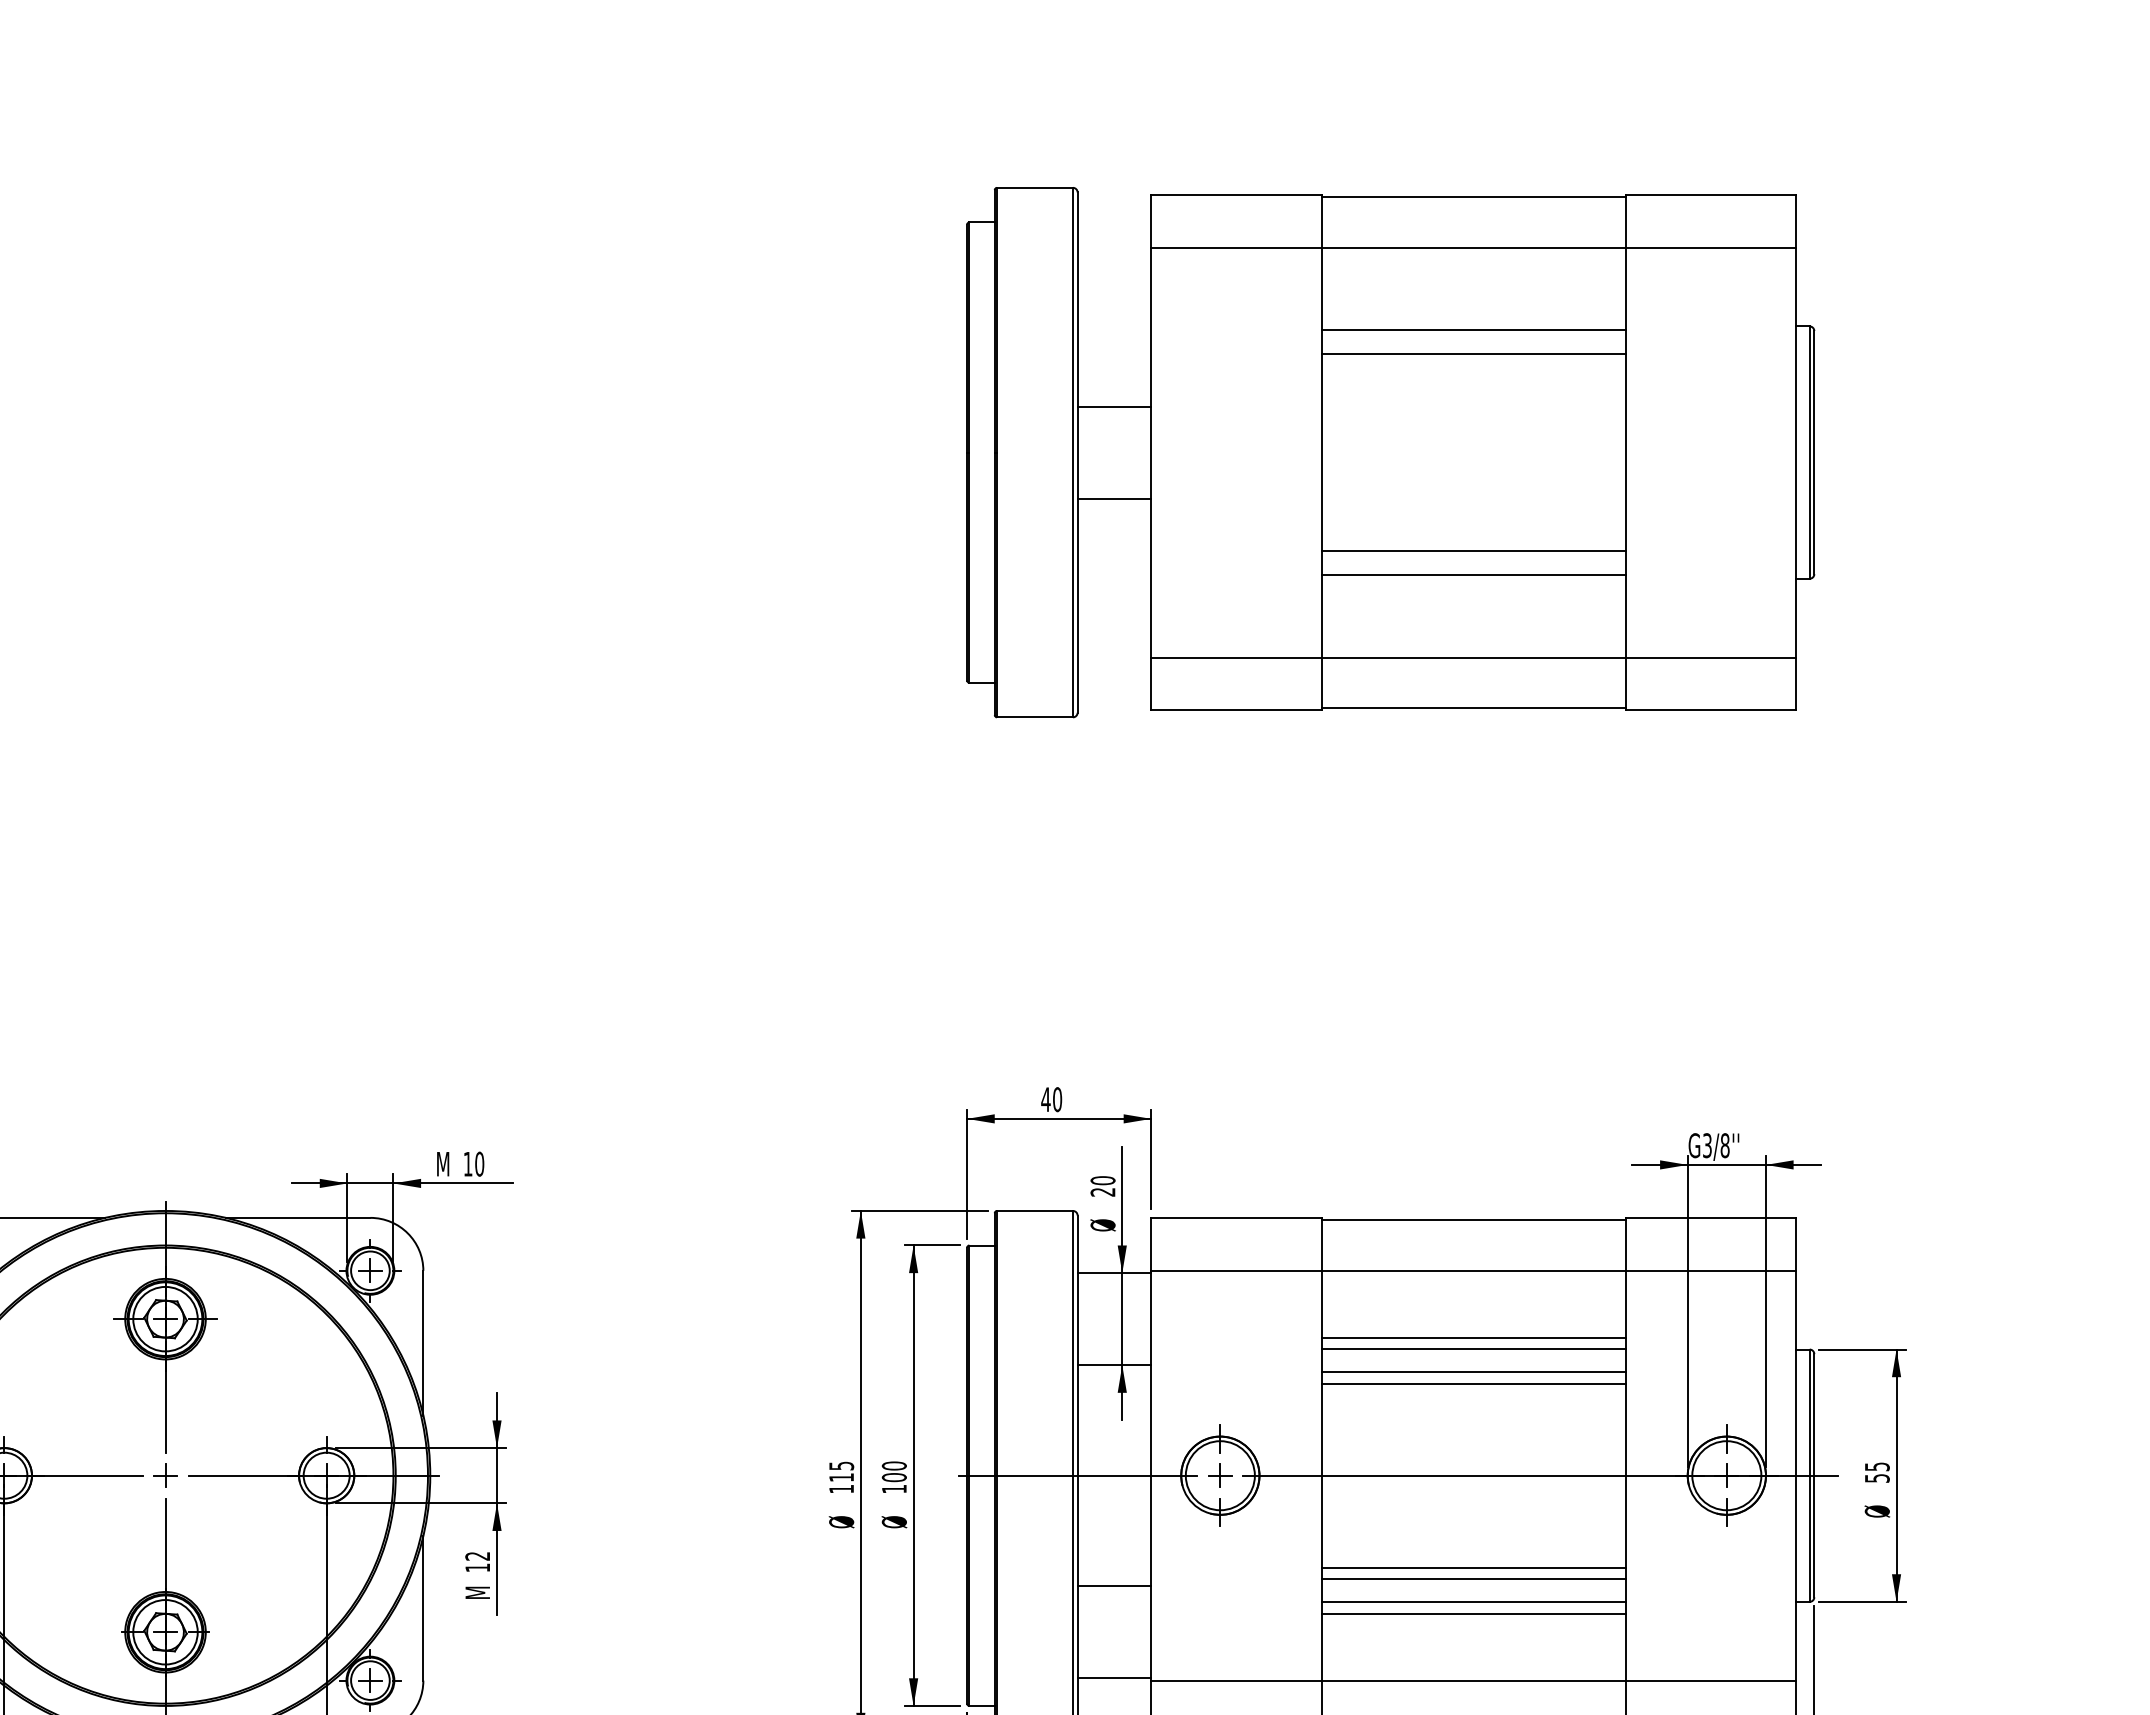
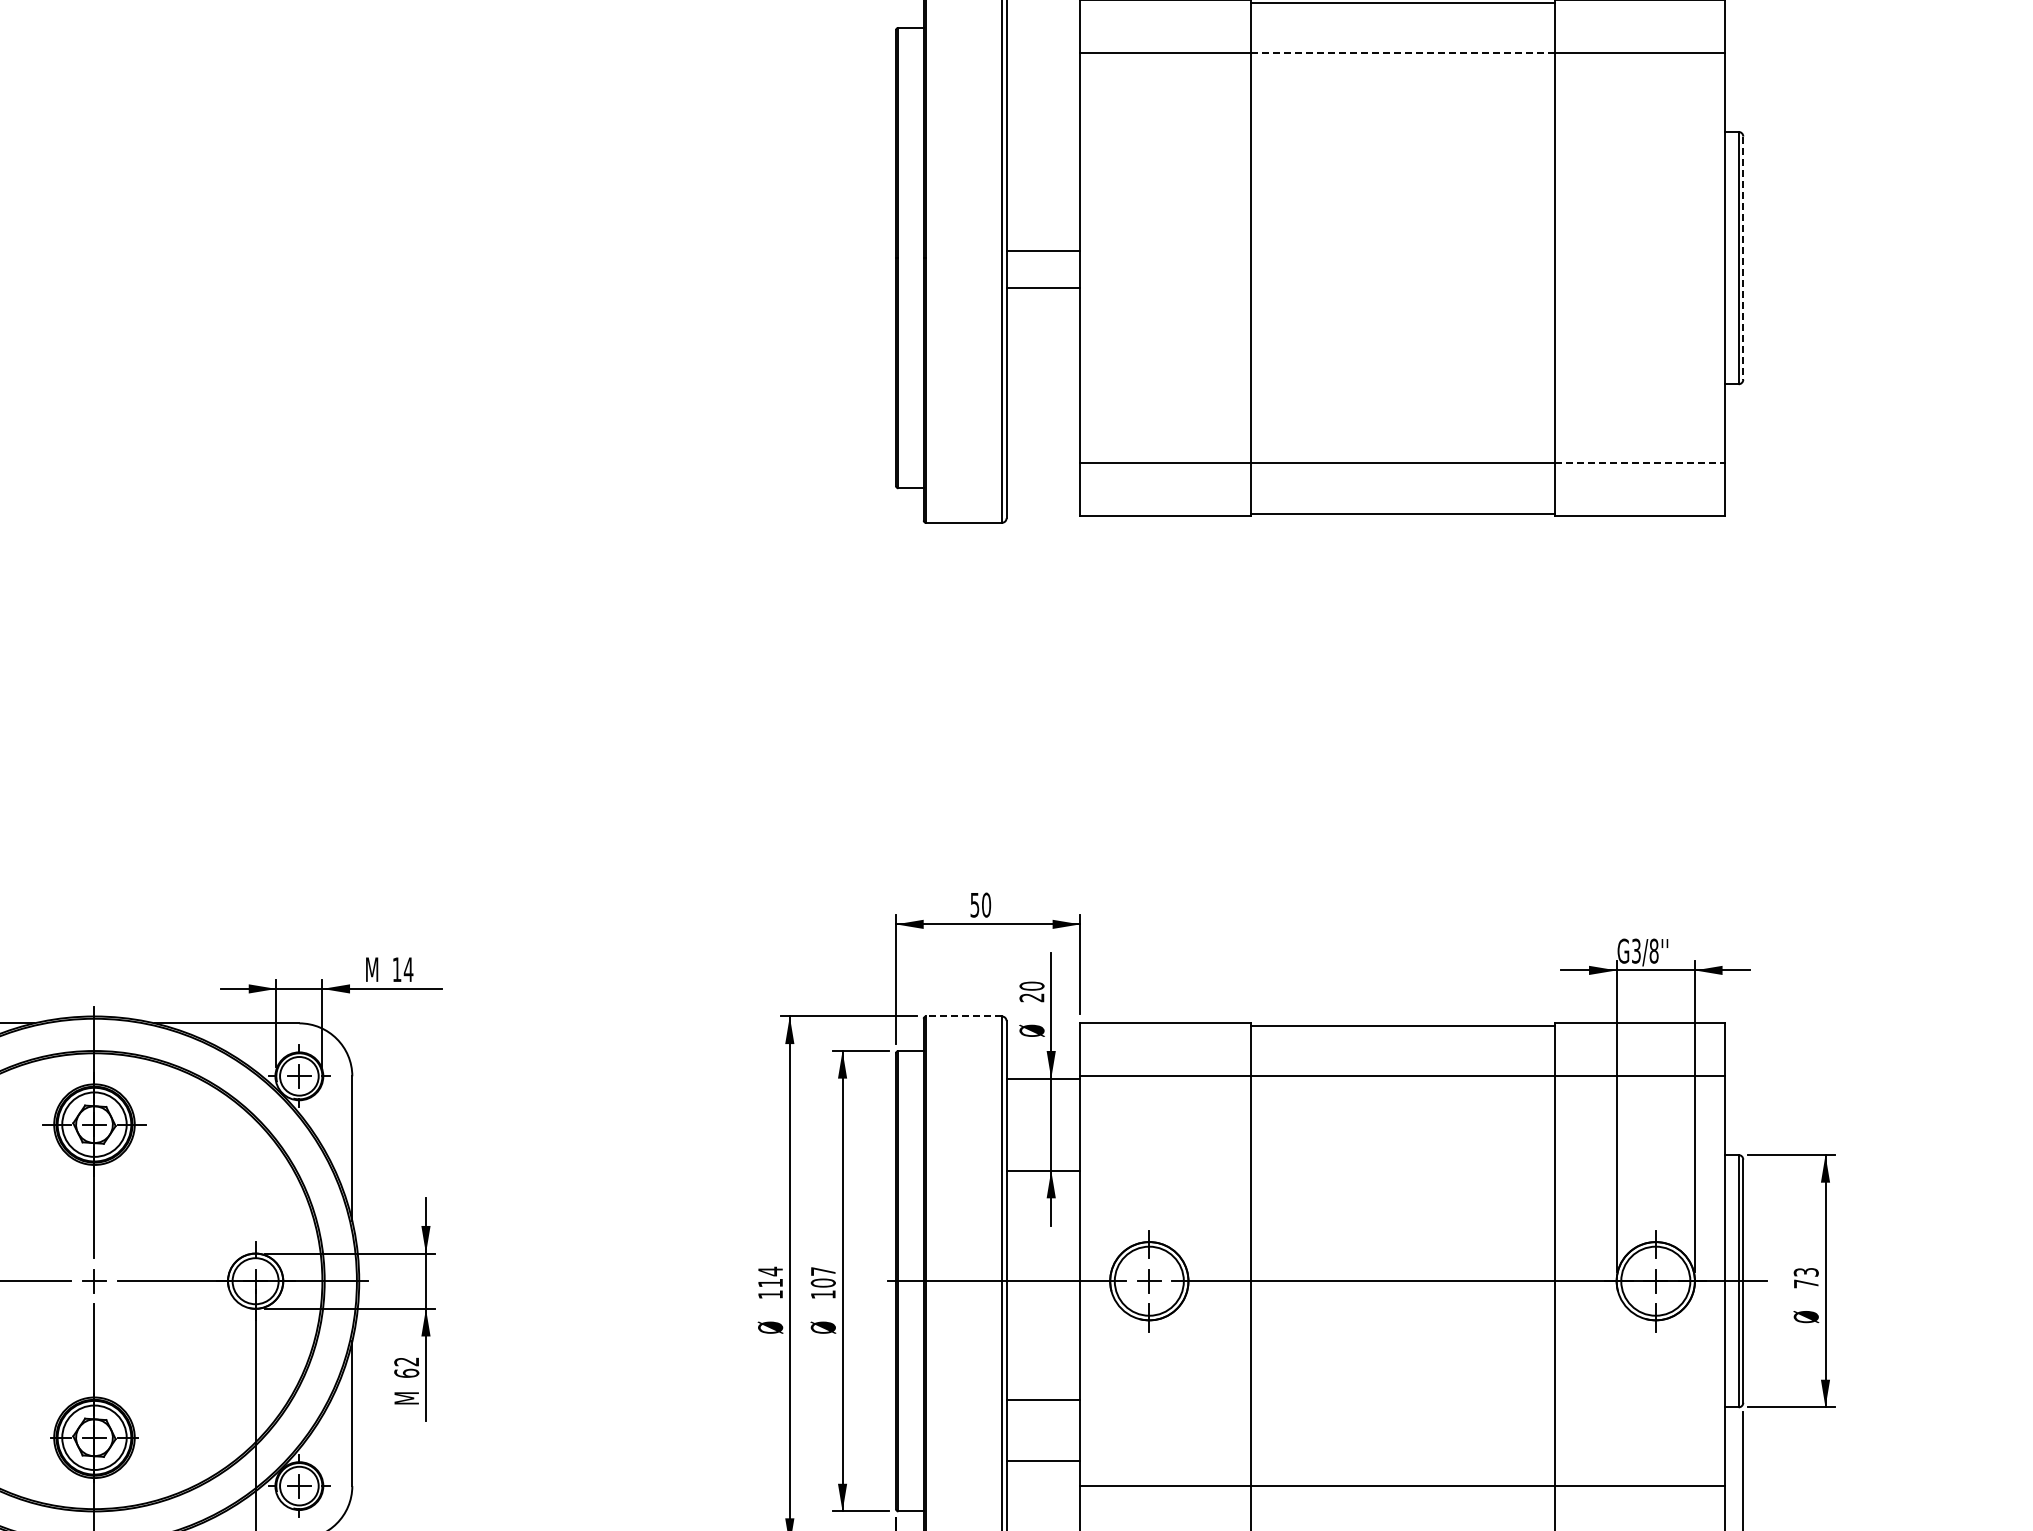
line: (1473, 247) -> (1402, 53), solid -> dashed
line: (1473, 329) -> (1402, 135), removed
line: (1473, 354) -> (1402, 160), removed
line: (1114, 406) -> (1043, 288), moved
line: (1814, 452) -> (1743, 258), solid -> dashed
line: (1114, 498) -> (1043, 251), moved
line: (1473, 550) -> (1402, 356), removed
line: (1473, 575) -> (1402, 381), removed
line: (1711, 657) -> (1640, 463), solid -> dashed
text: (1045, 1099) -> (974, 905), 40 -> 50
text: (479, 1163) -> (408, 969), 10 -> 14
line: (1035, 1210) -> (964, 1016), solid -> dashed
line: (1473, 1337) -> (1402, 1143), removed
line: (1473, 1349) -> (1402, 1155), removed
line: (1473, 1372) -> (1402, 1178), removed
line: (1473, 1383) -> (1402, 1189), removed
text: (841, 1465) -> (770, 1271), 115 -> 114
text: (893, 1465) -> (822, 1271), 100 -> 107
text: (1876, 1472) -> (1805, 1278), 55 -> 73
text: (477, 1567) -> (406, 1373), 12 -> 62
line: (1473, 1567) -> (1402, 1373), removed
line: (1473, 1579) -> (1402, 1385), removed
line: (1114, 1586) -> (1043, 1461), moved
line: (1473, 1602) -> (1402, 1408), removed
line: (1473, 1613) -> (1402, 1419), removed
line: (1114, 1678) -> (1043, 1400), moved

